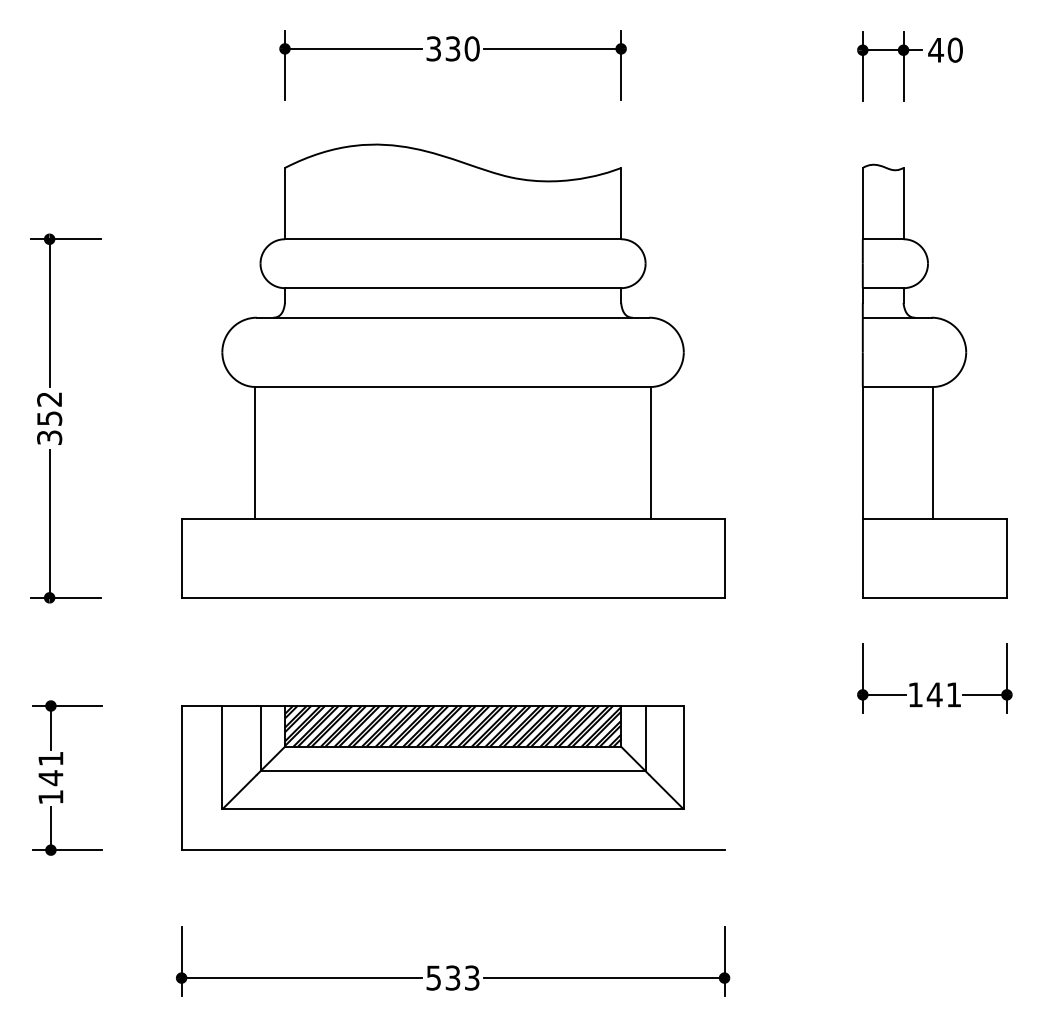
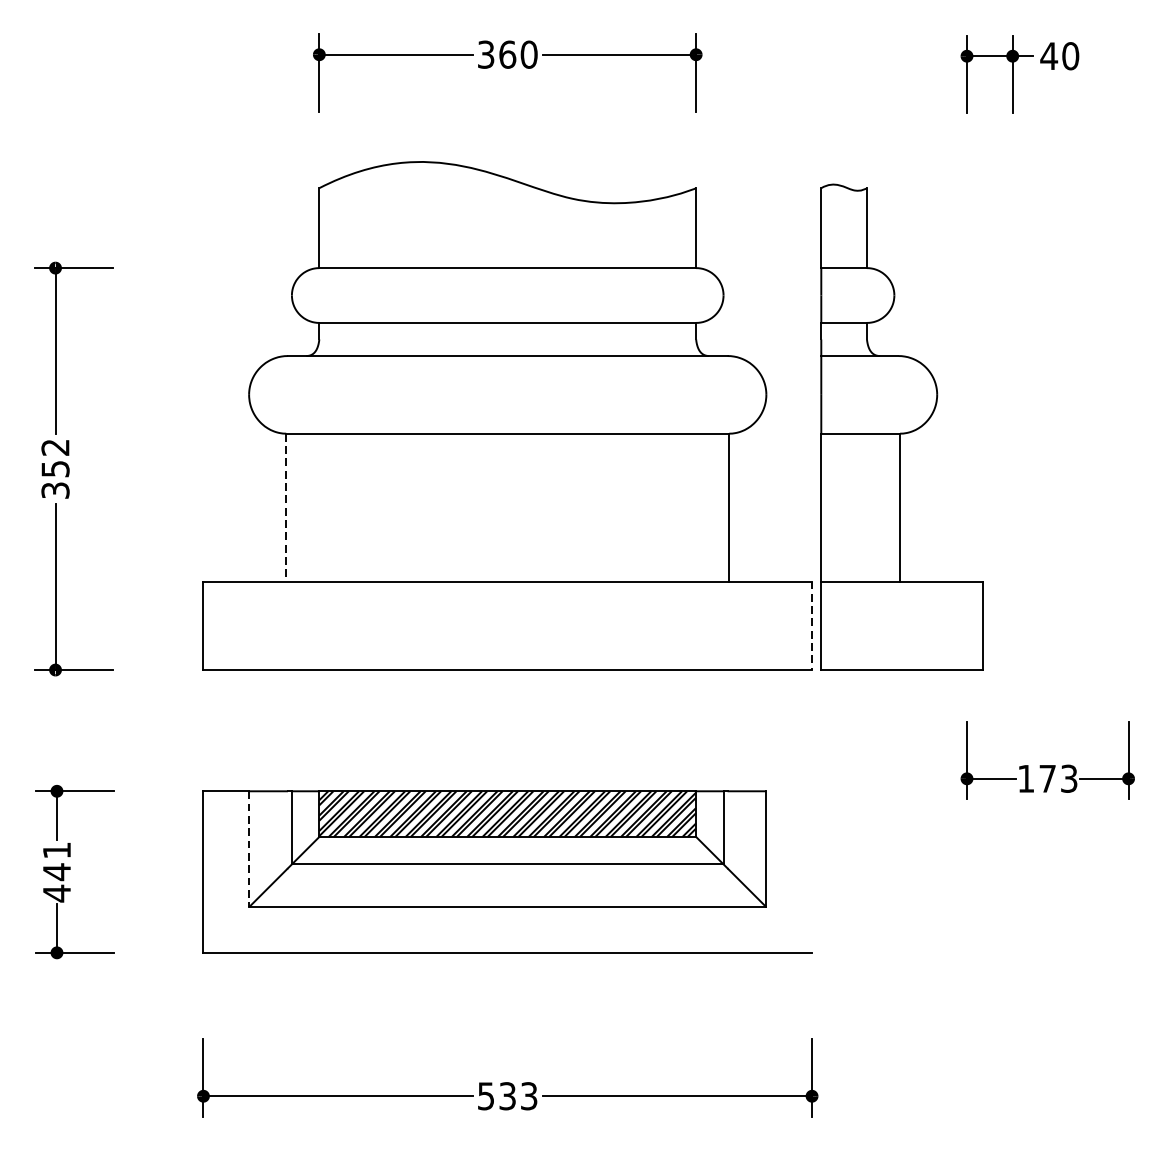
text: (452, 48) -> (507, 54), 330 -> 360
part: (934, 380) -> (901, 426), moved
line: (255, 452) -> (286, 507), solid -> dashed
line: (724, 558) -> (811, 625), solid -> dashed
text: (943, 694) -> (1057, 778), 141 -> 173
line: (222, 757) -> (249, 848), solid -> dashed
text: (50, 797) -> (56, 893), 141 -> 441

